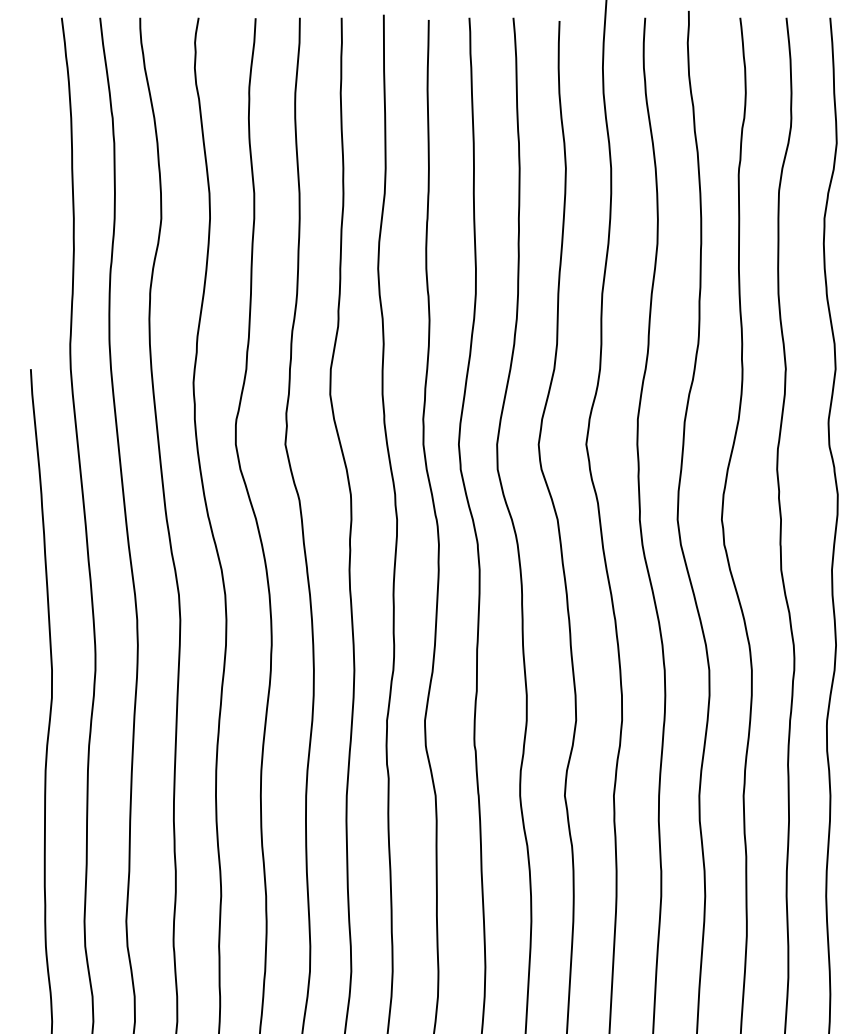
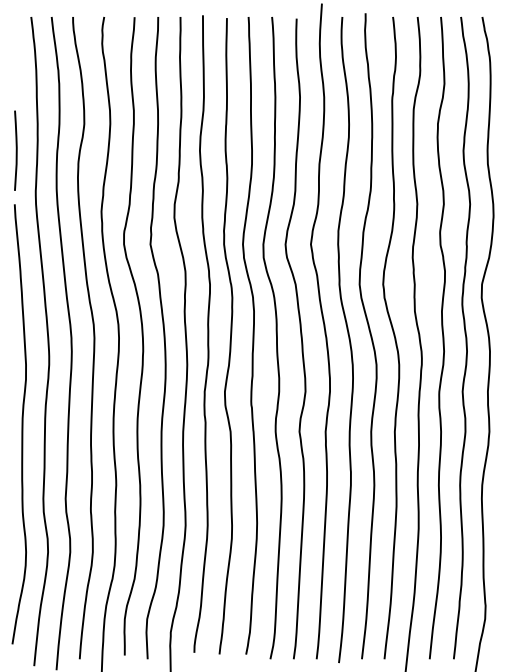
line: (32, 268) -> (15, 150), added

